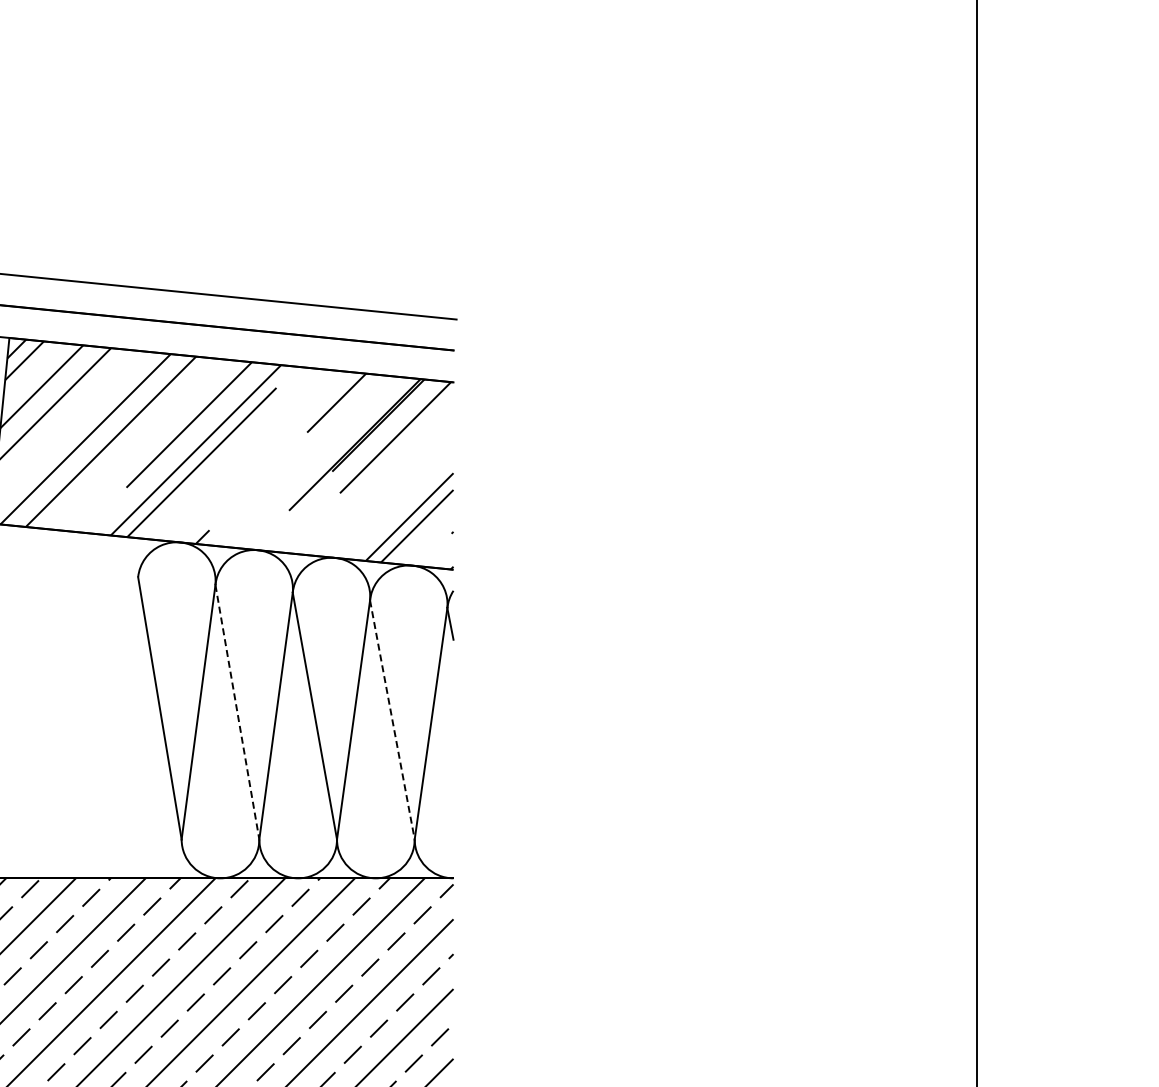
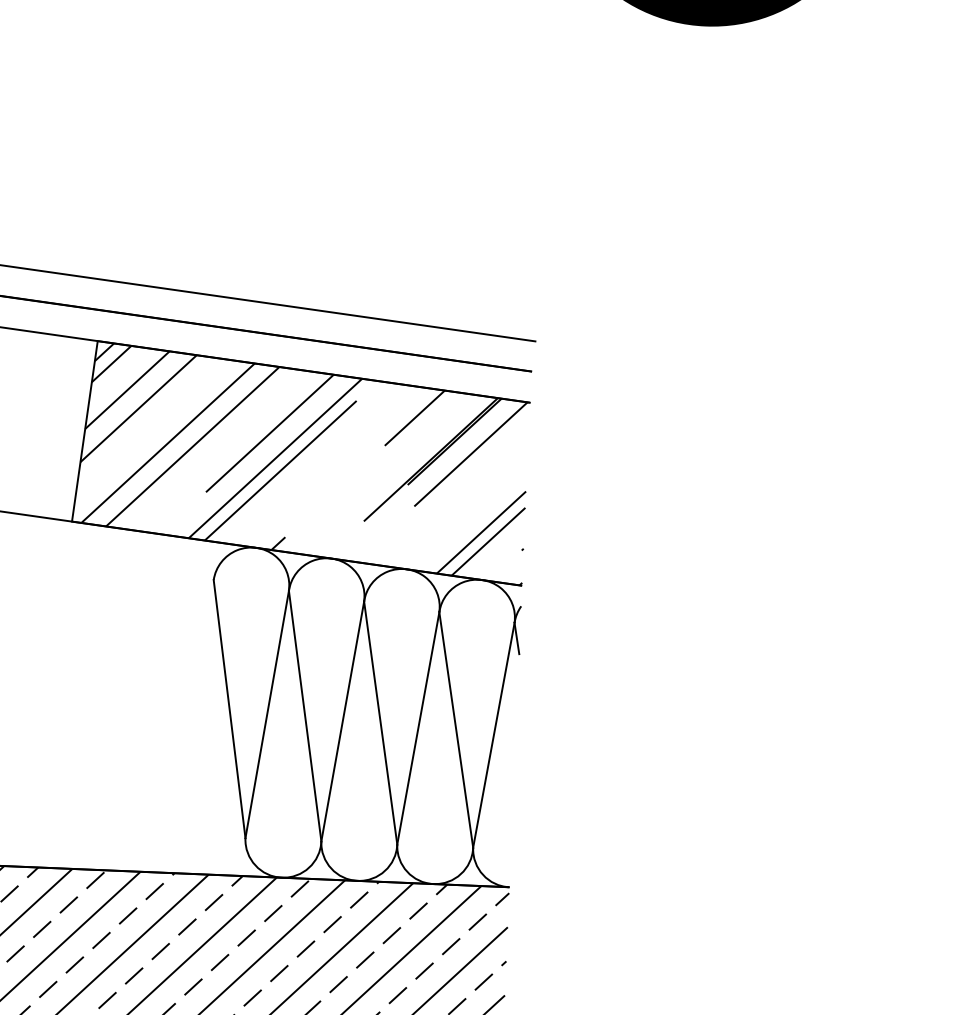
line: (237, 712) -> (305, 716), dashed -> solid
line: (392, 719) -> (456, 729), dashed -> solid

